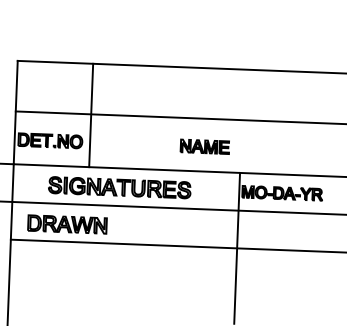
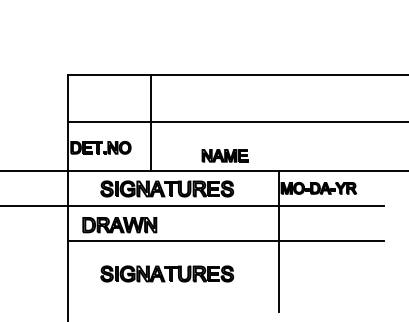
line: (90, 115) -> (150, 122), moved
part: (204, 146) -> (224, 155), moved
part: (116, 278) -> (167, 273), added

